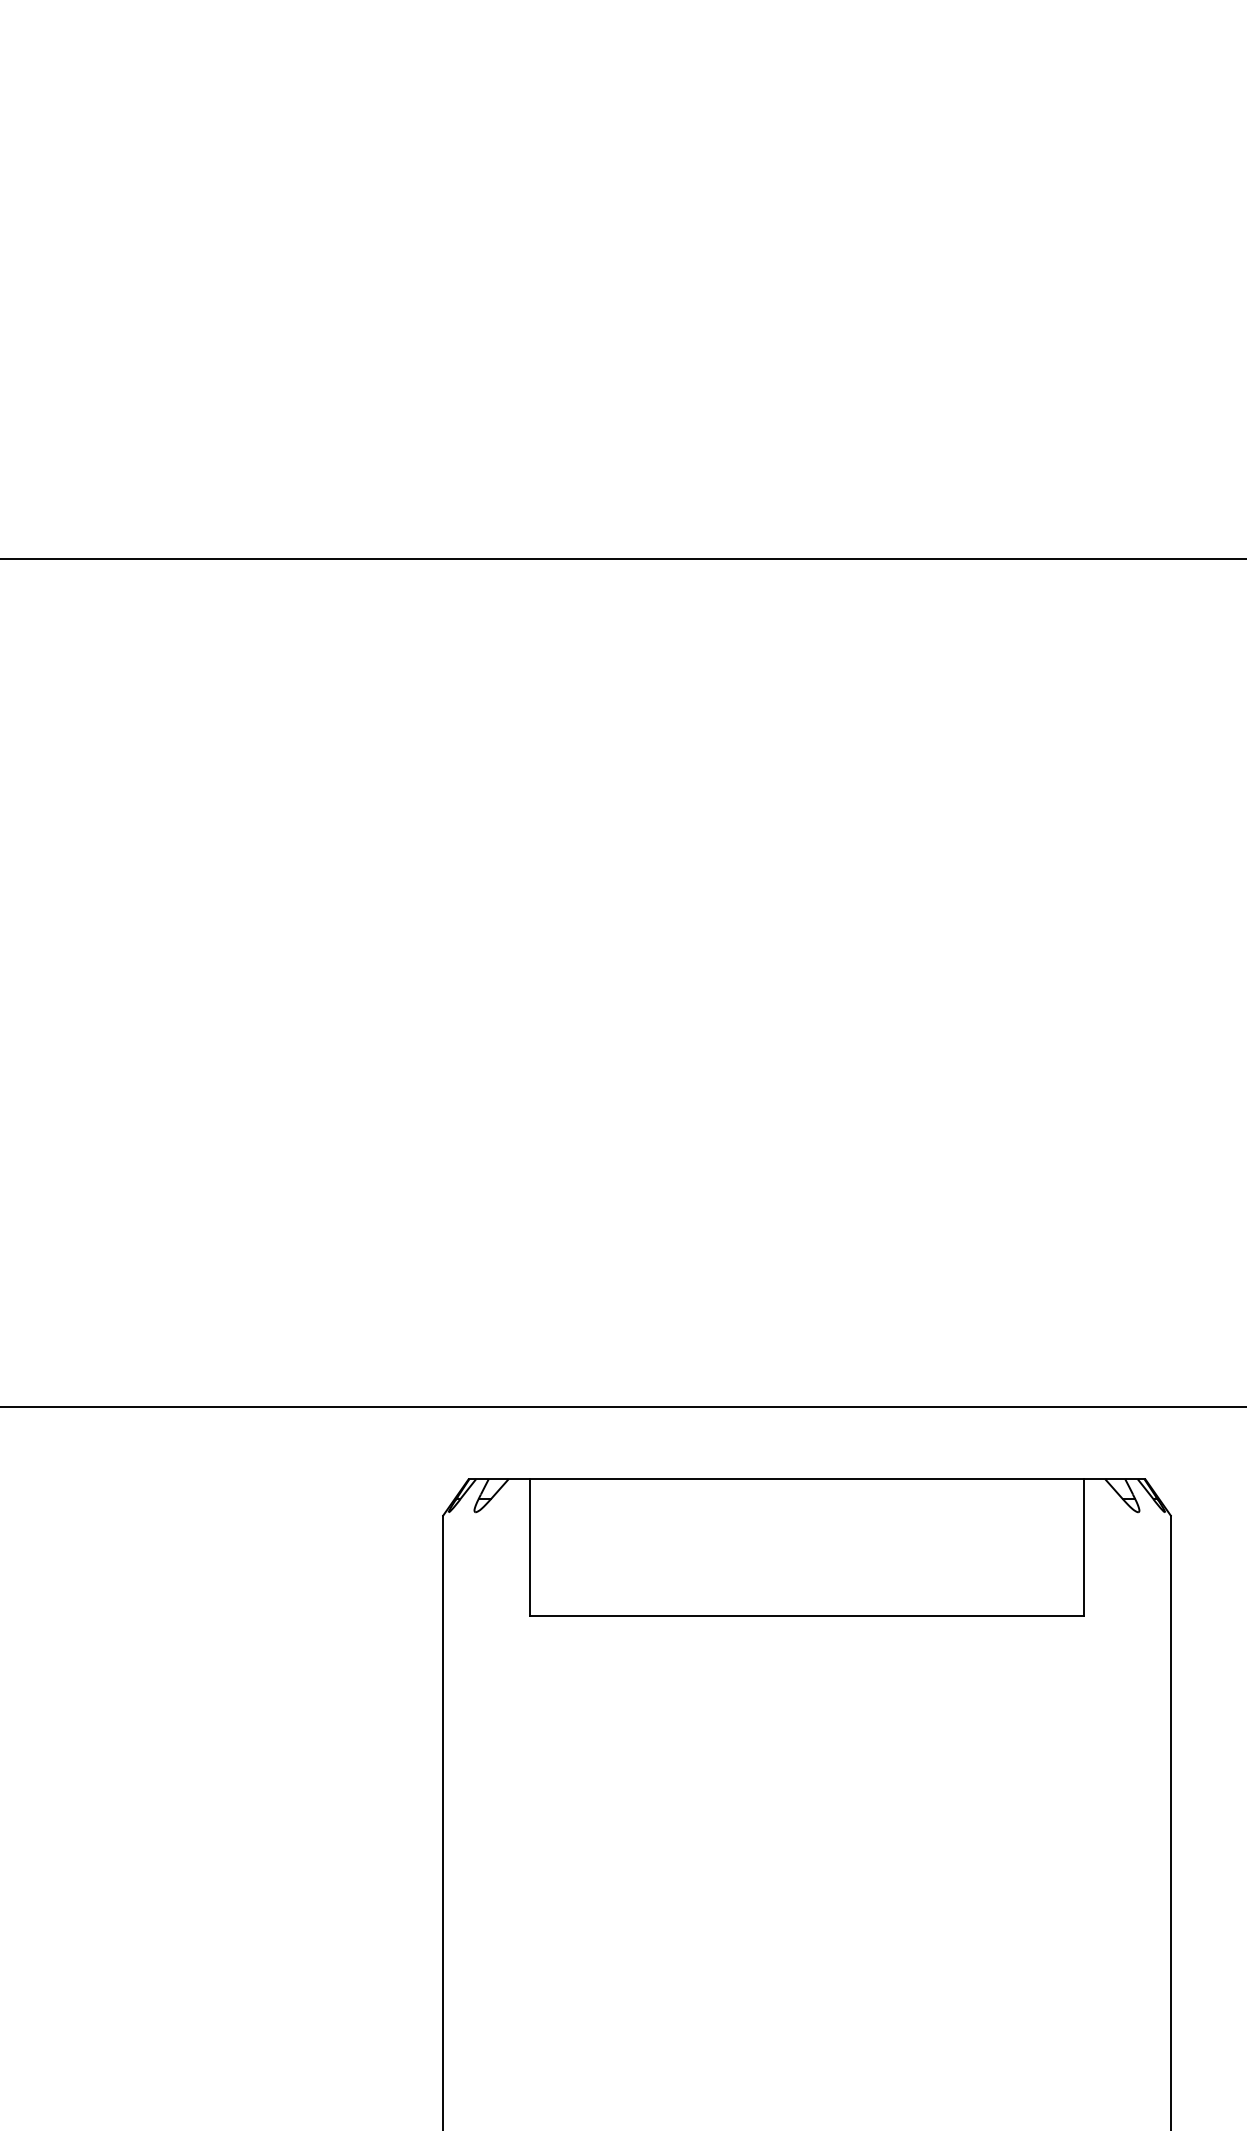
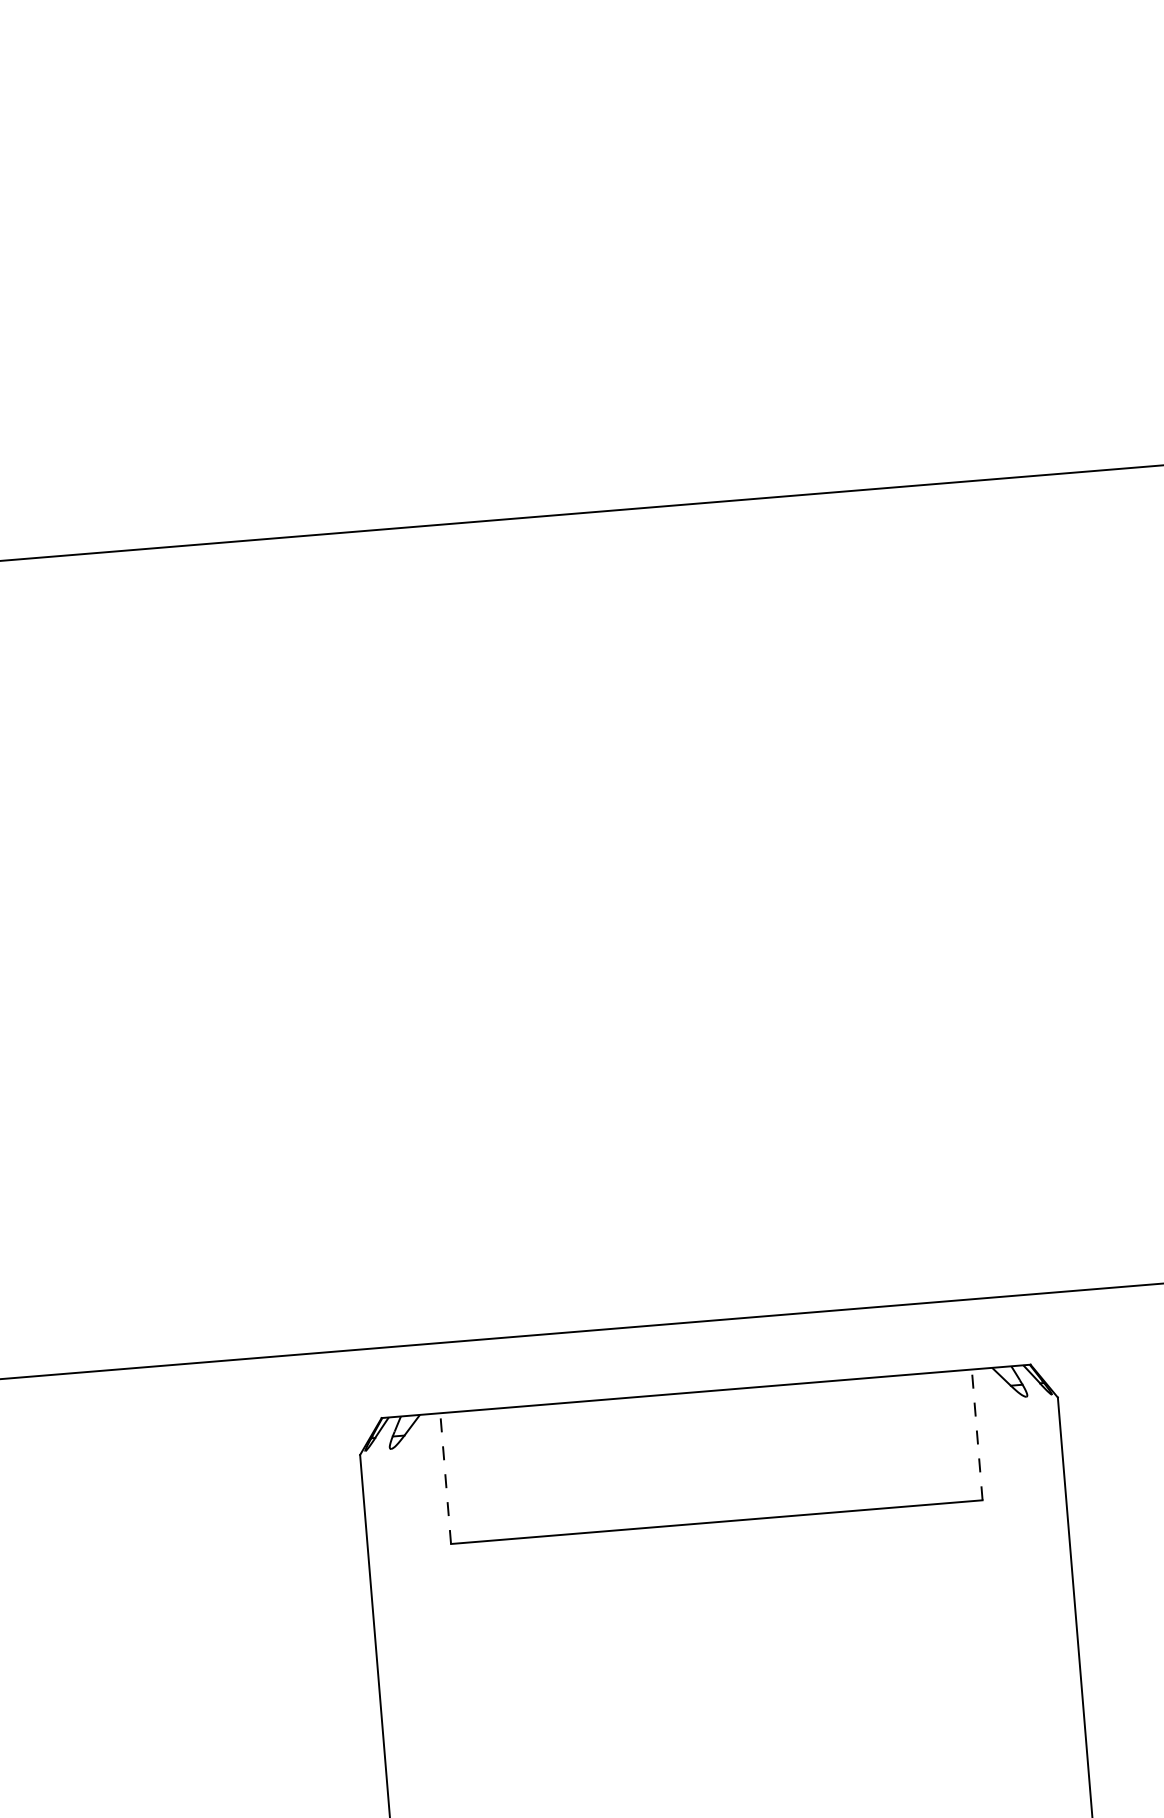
line: (529, 1547) -> (445, 1478), solid -> dashed
line: (1084, 1547) -> (977, 1434), solid -> dashed

